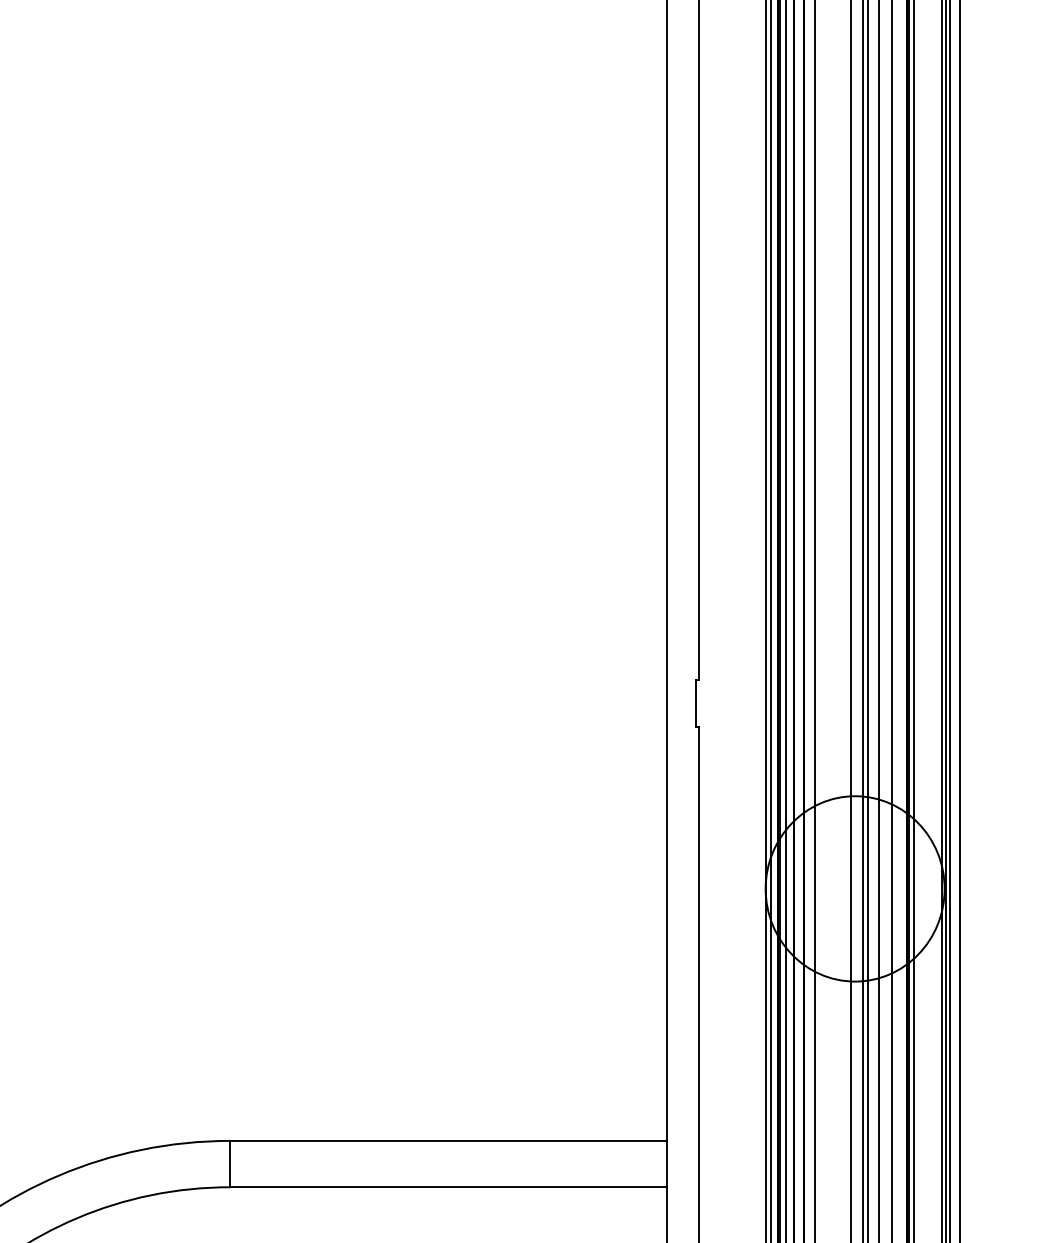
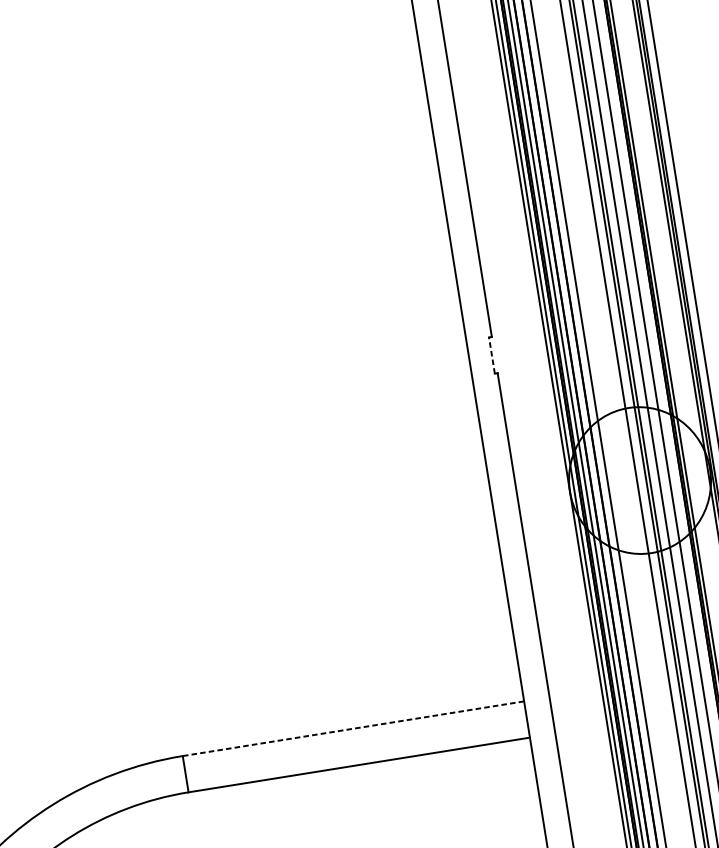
line: (695, 703) -> (491, 355), solid -> dashed
line: (448, 1140) -> (353, 728), solid -> dashed

